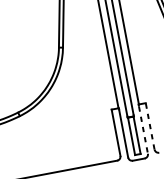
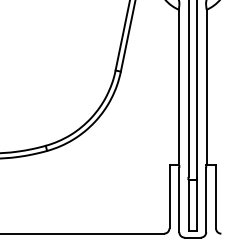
line: (149, 126) -> (215, 196), dashed -> solid
line: (143, 130) -> (206, 200), dashed -> solid

